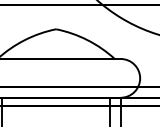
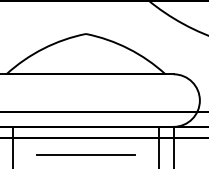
line: (55, 118) -> (85, 155), added

